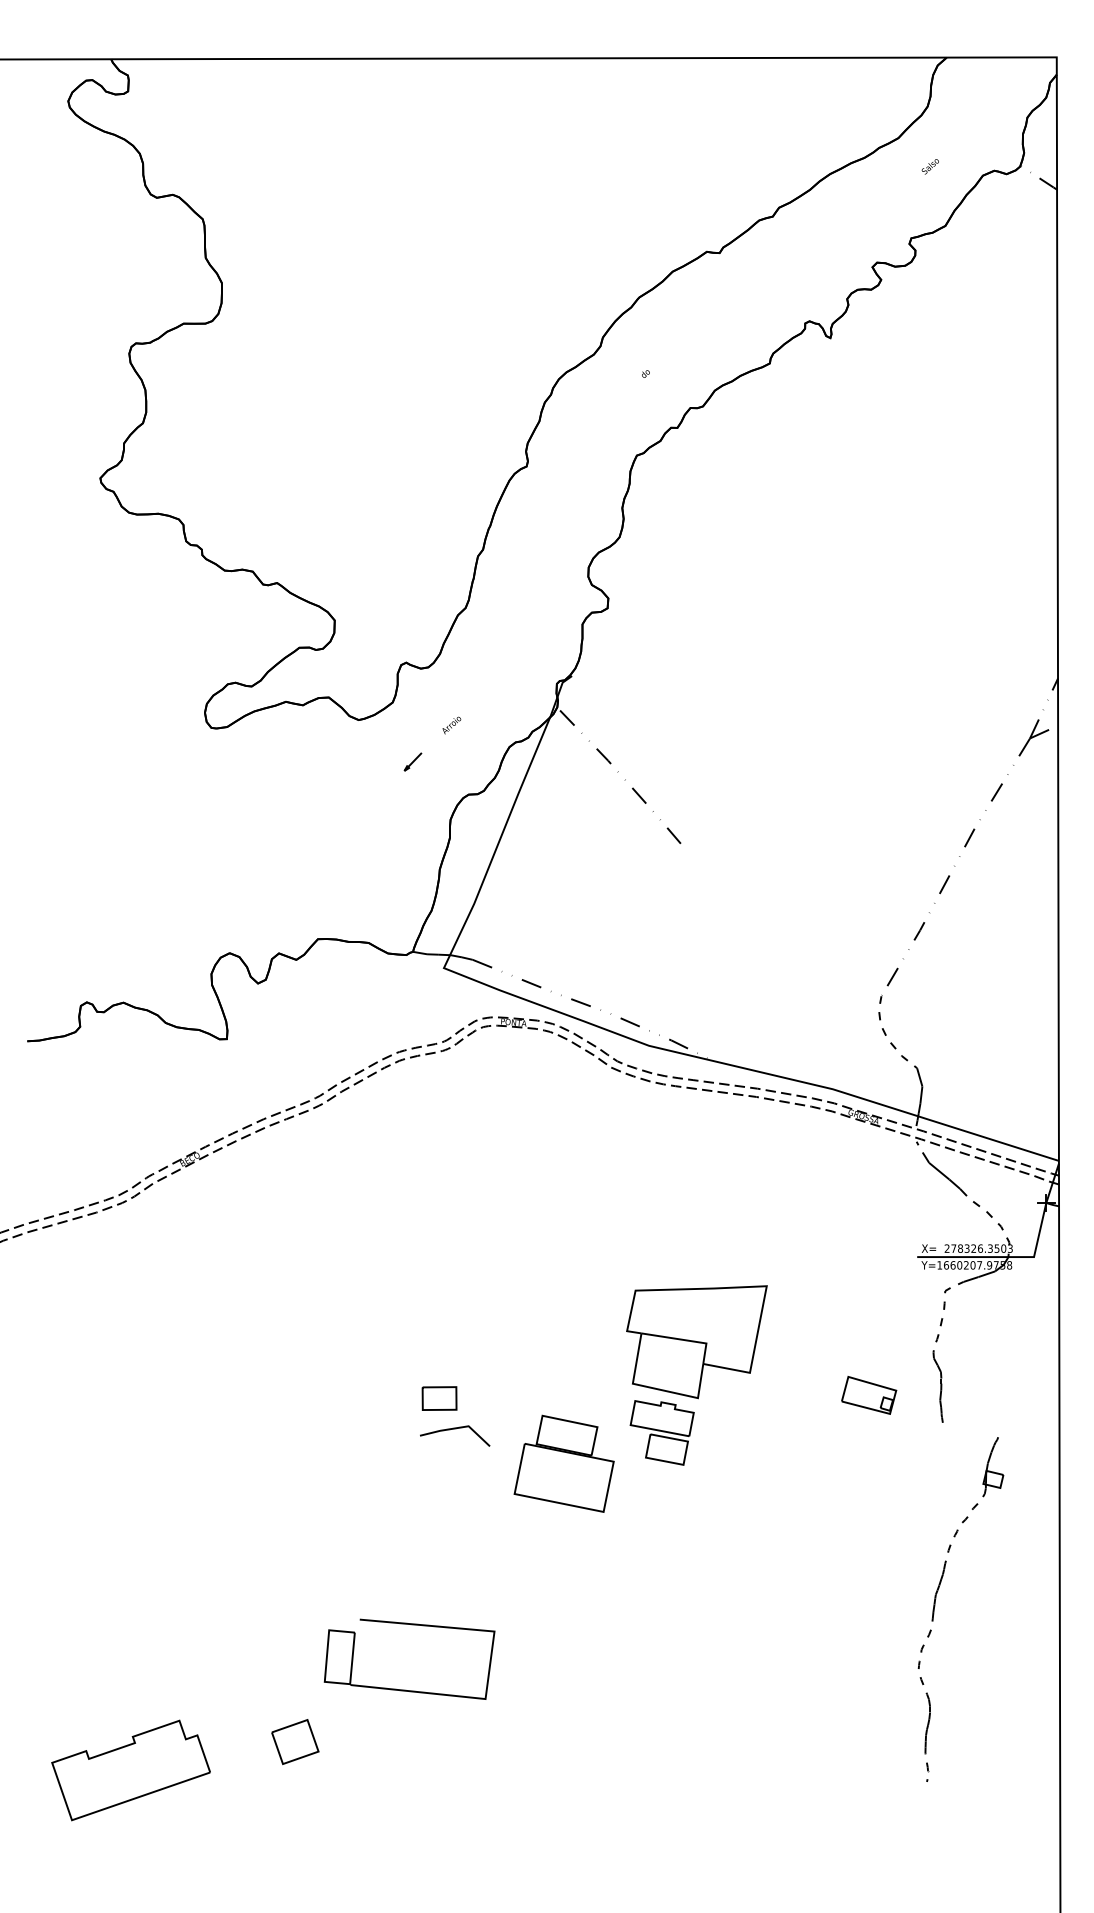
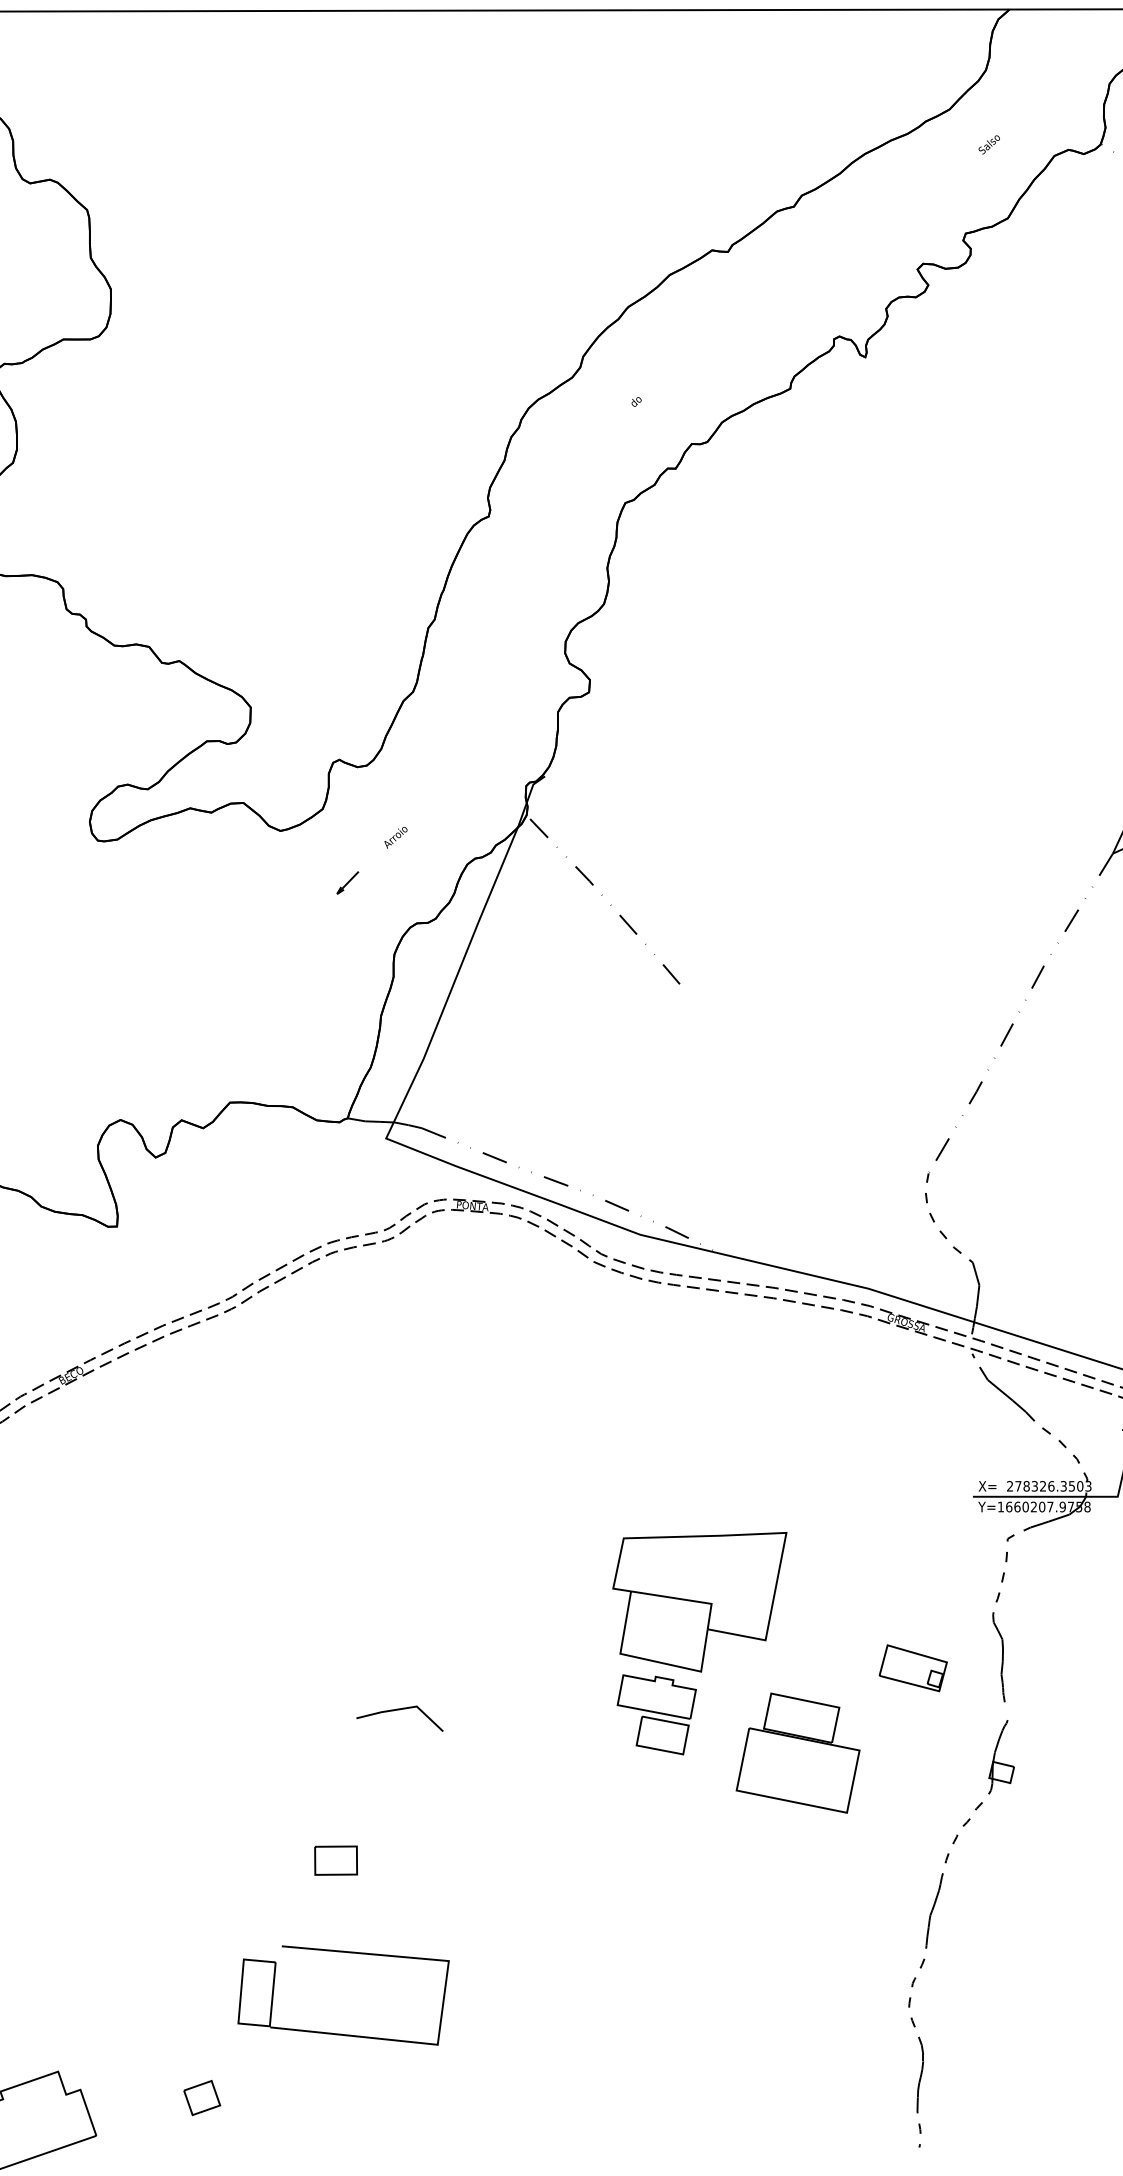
part: (439, 1398) -> (336, 1860), moved
part: (563, 1463) -> (797, 1752), moved
part: (935, 1606) -> (929, 1930), moved
part: (295, 1741) -> (202, 2097), size x0.62

